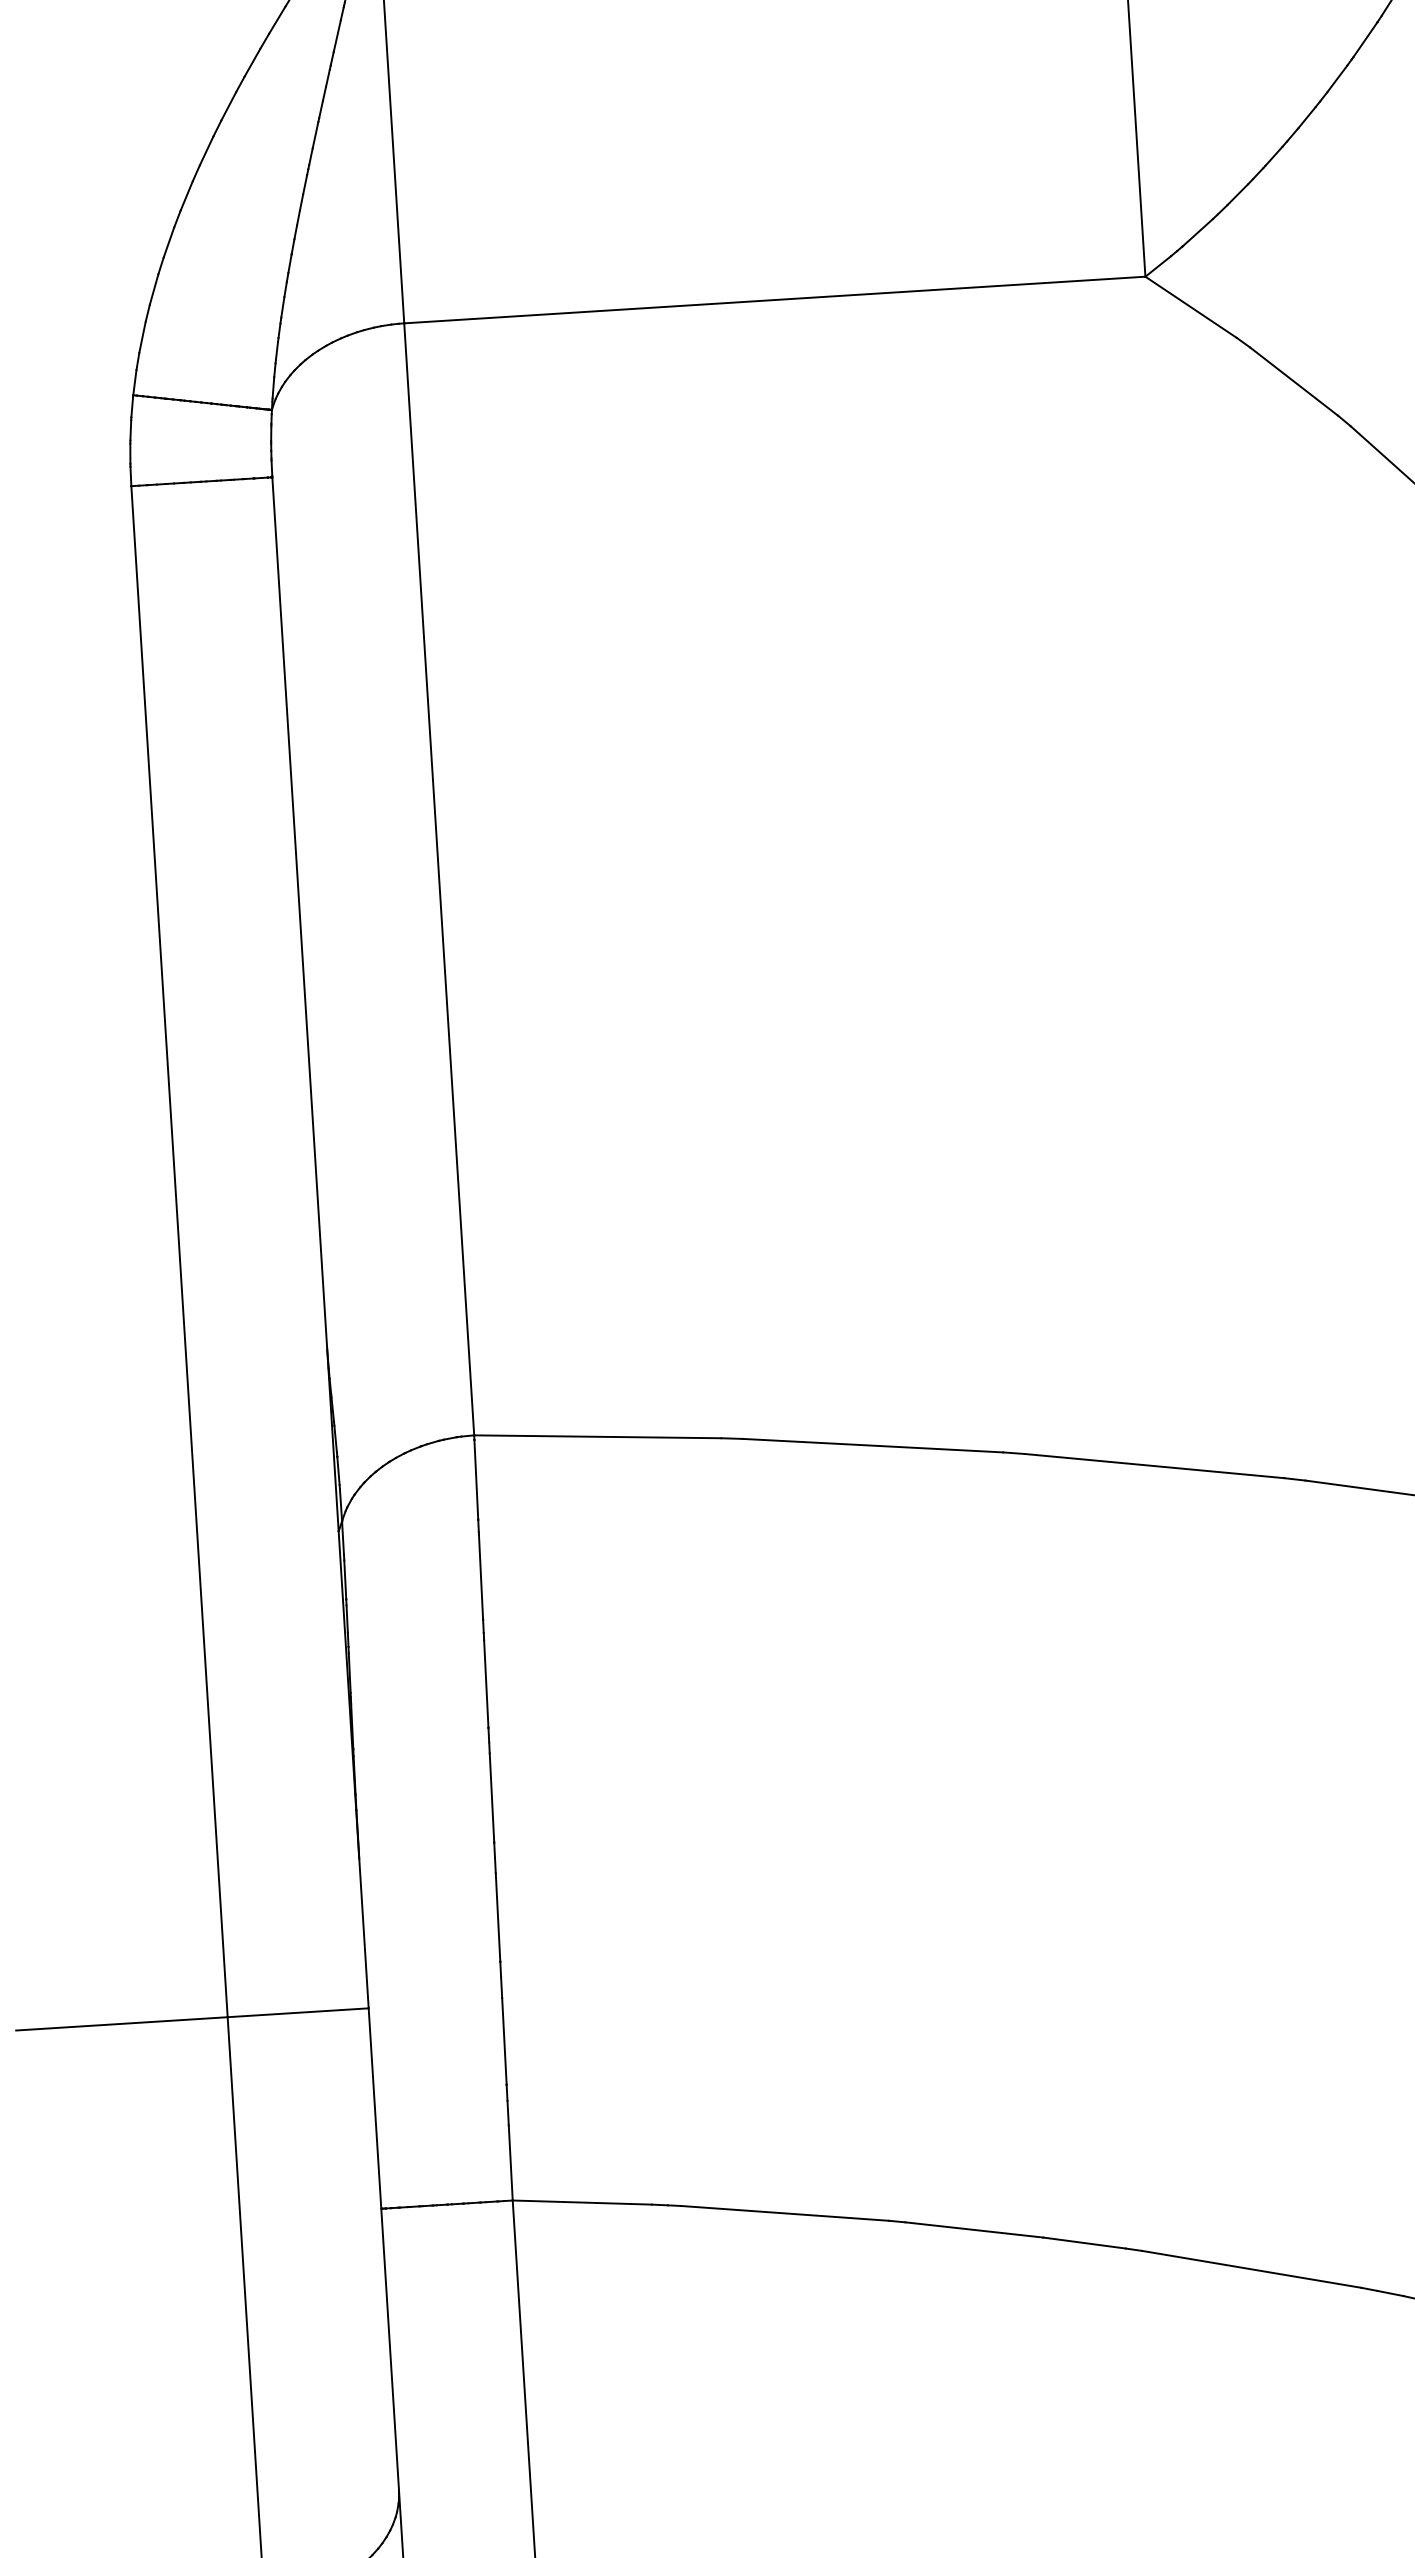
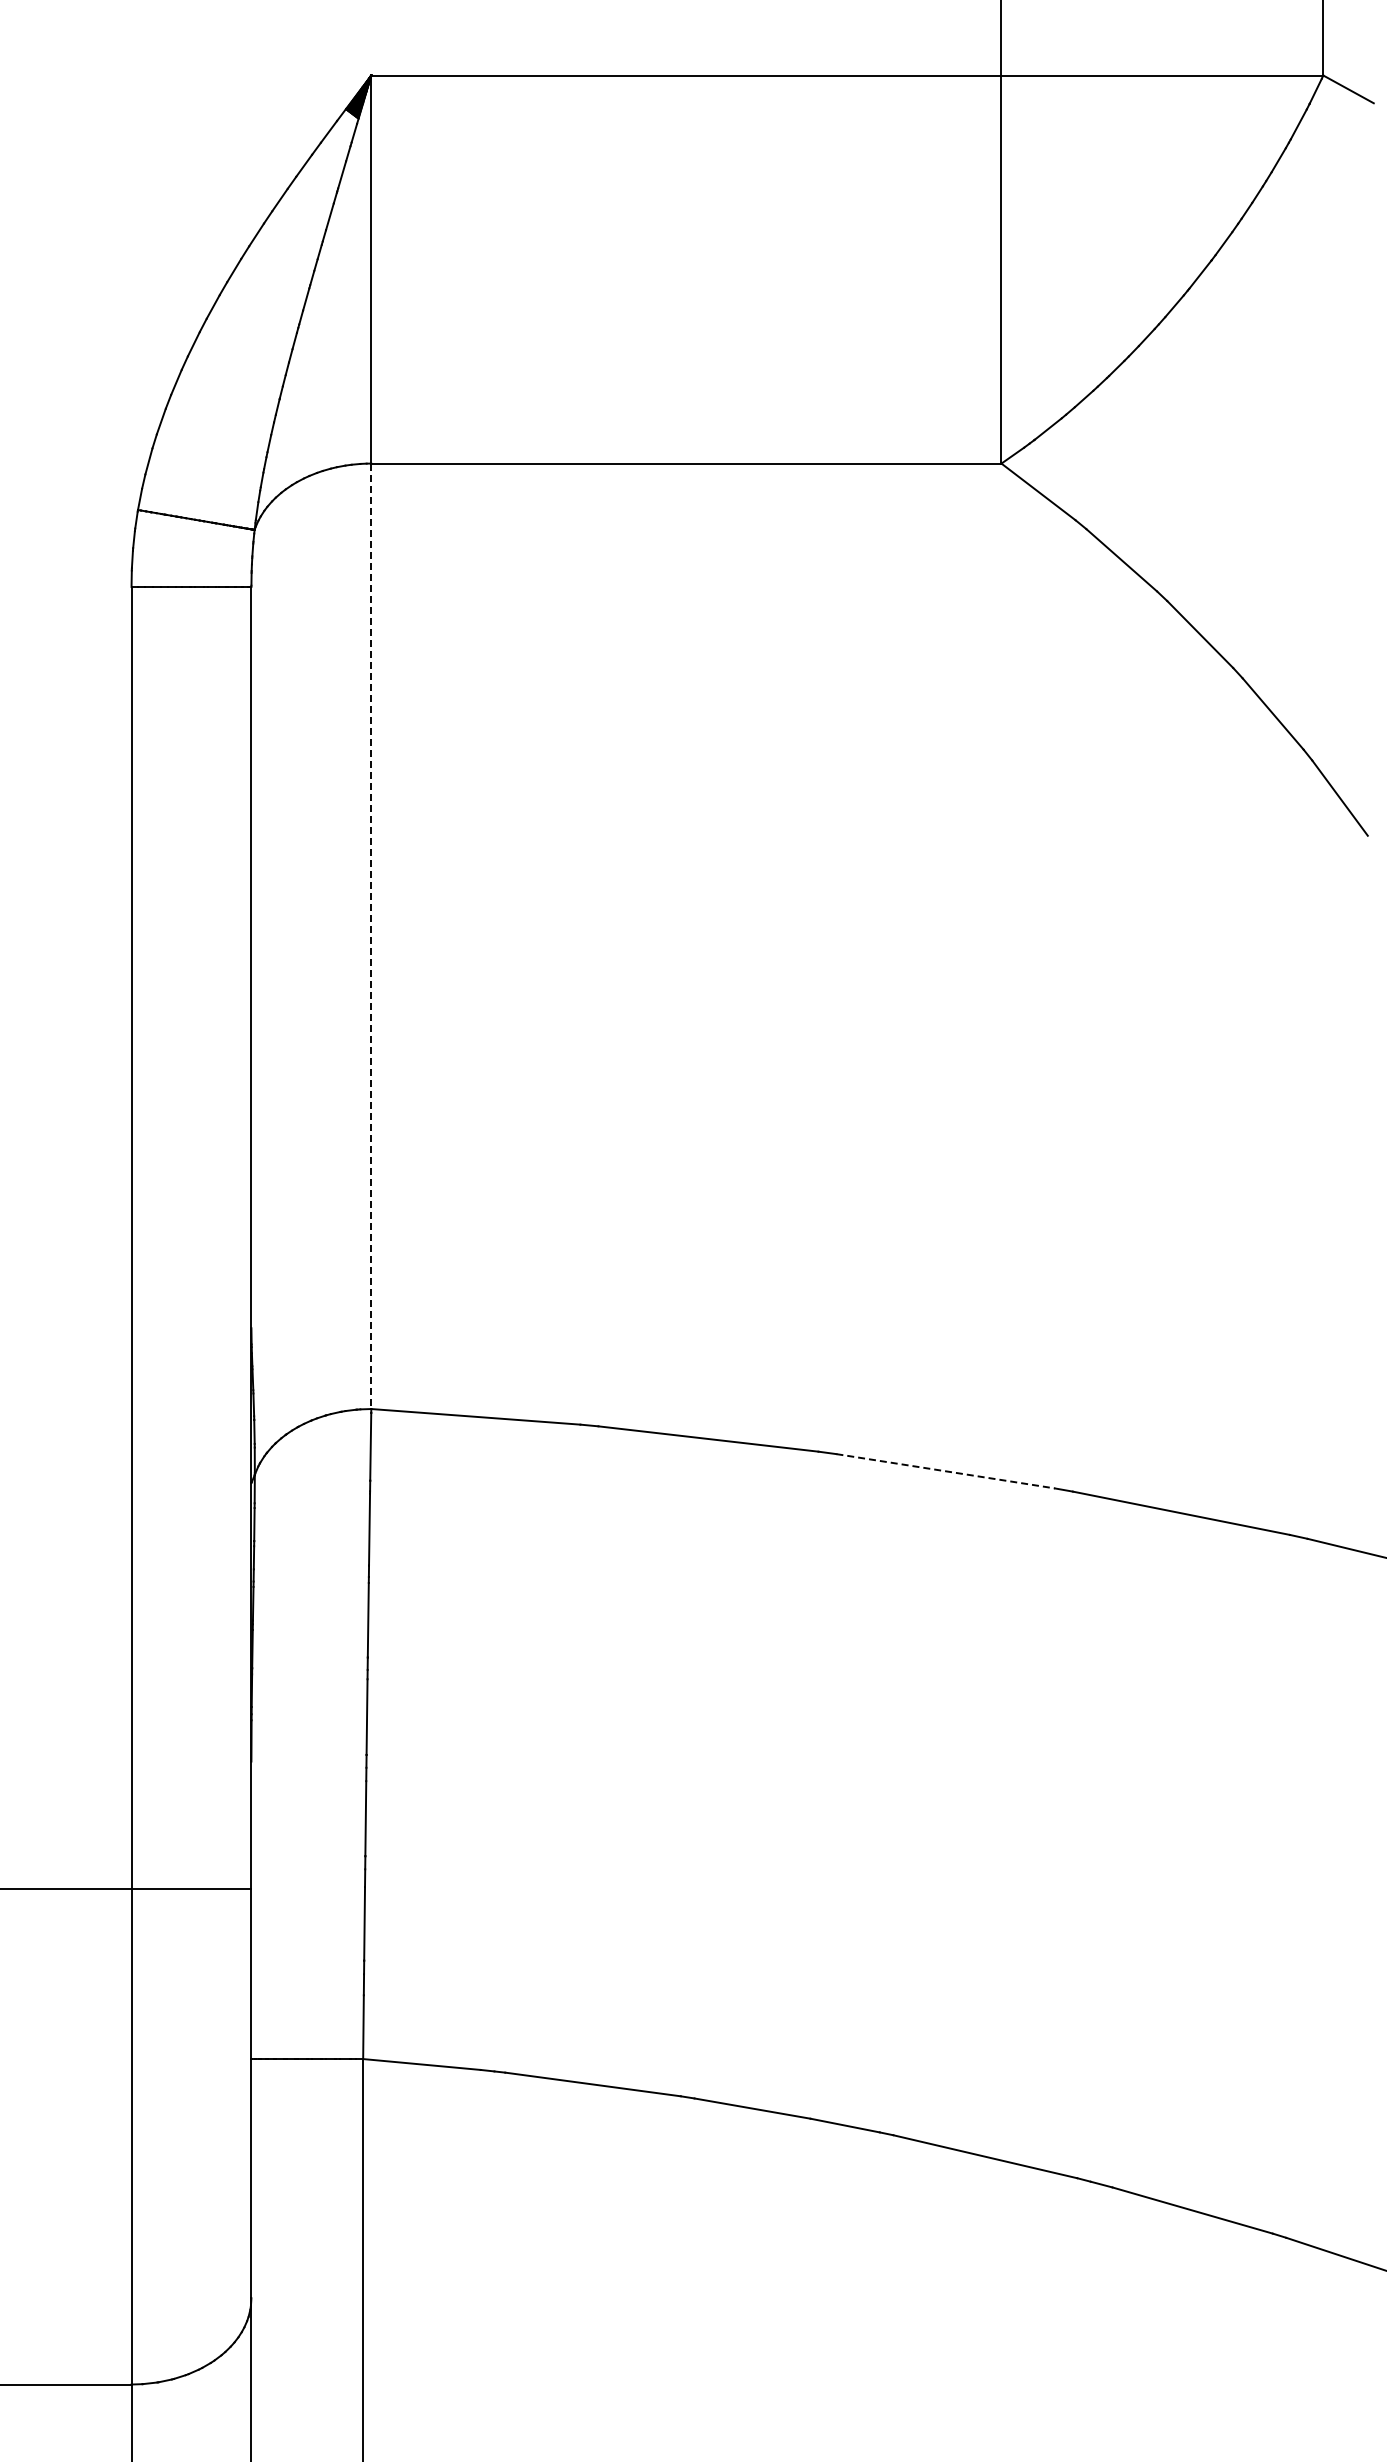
line: (439, 879) -> (371, 936), solid -> dashed
line: (1154, 1466) -> (945, 1471), solid -> dashed

